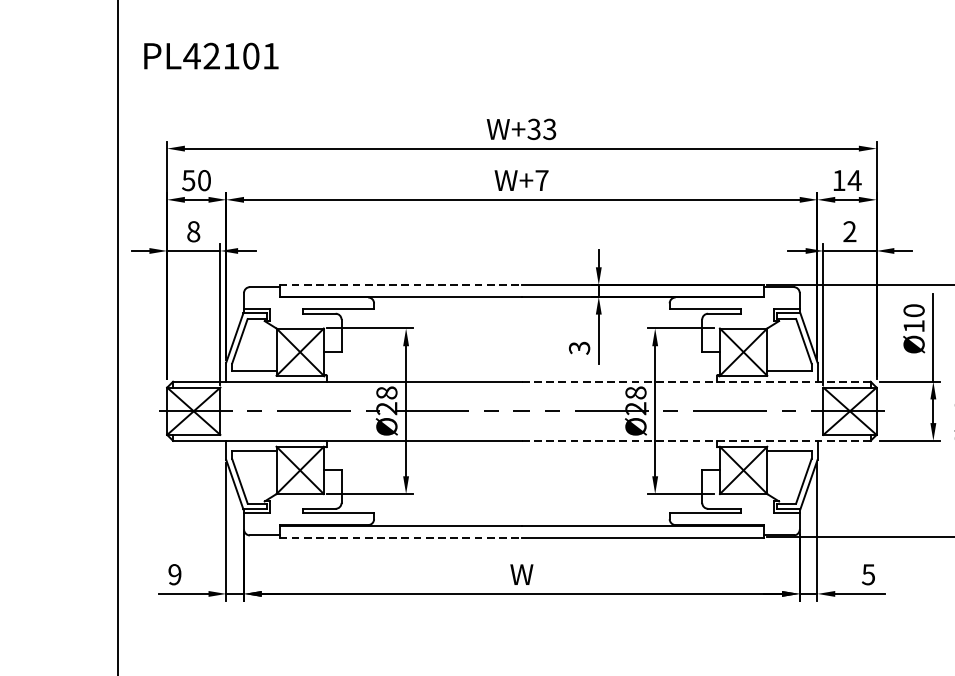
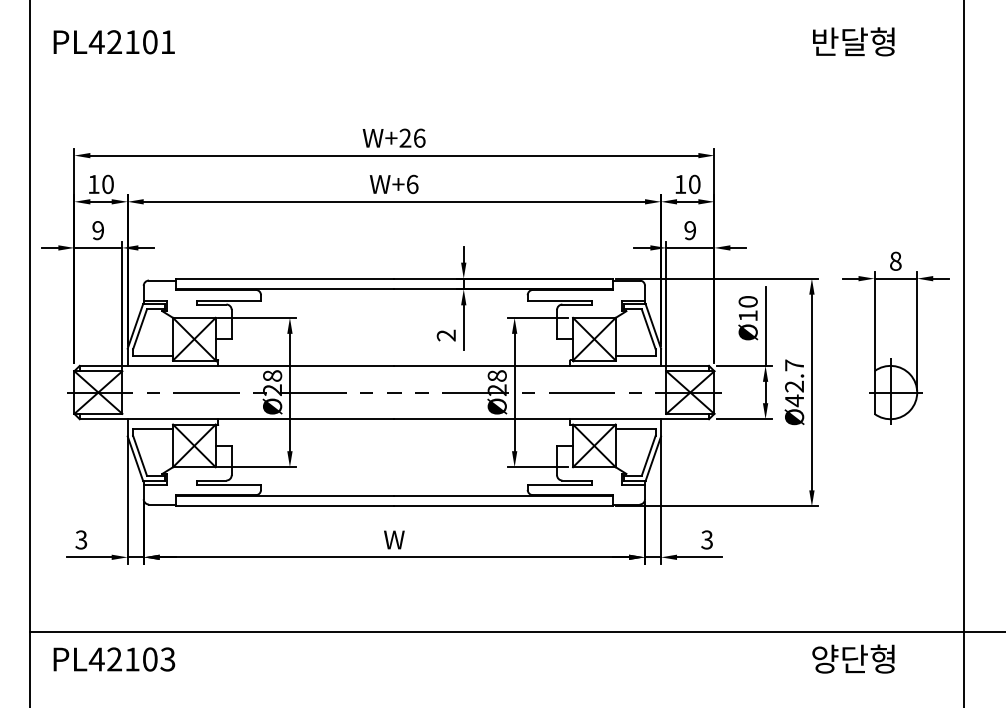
text: (210, 56) -> (113, 42), moved
text: (541, 128) -> (412, 137), W+33 -> W+26
text: (188, 180) -> (93, 184), 50 -> 10
text: (541, 180) -> (412, 184), W+7 -> W+6
text: (854, 180) -> (694, 184), 14 -> 10
text: (193, 231) -> (98, 230), 8 -> 9
text: (850, 231) -> (690, 230), 2 -> 9
line: (401, 284) -> (285, 278), dashed -> solid
text: (579, 348) -> (446, 335), 3 -> 2
line: (697, 381) -> (552, 365), dashed -> solid
line: (697, 441) -> (552, 419), dashed -> solid
line: (401, 537) -> (285, 506), dashed -> solid
text: (175, 574) -> (81, 539), 9 -> 3
text: (867, 574) -> (706, 539), 5 -> 3

